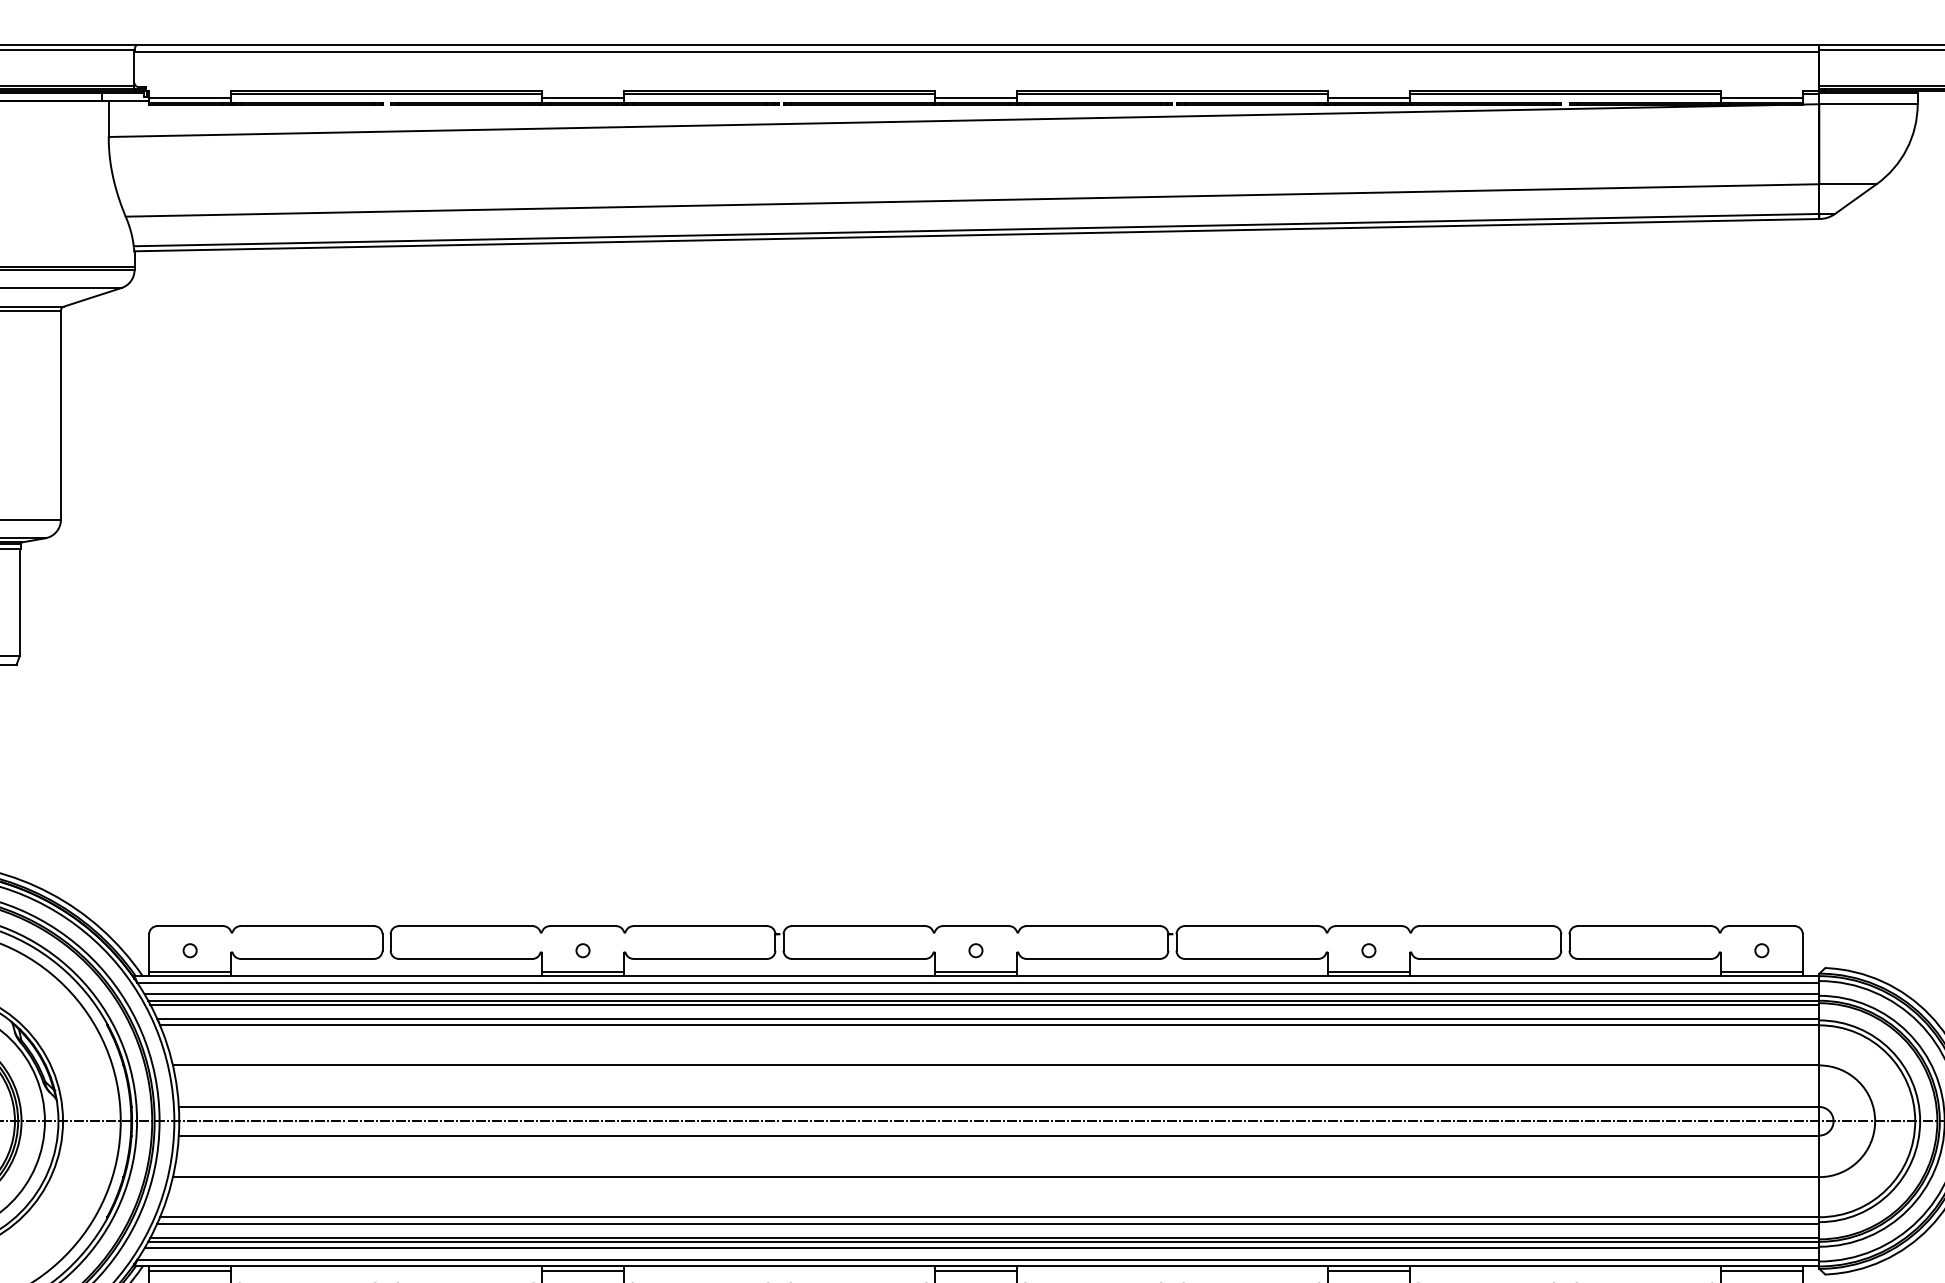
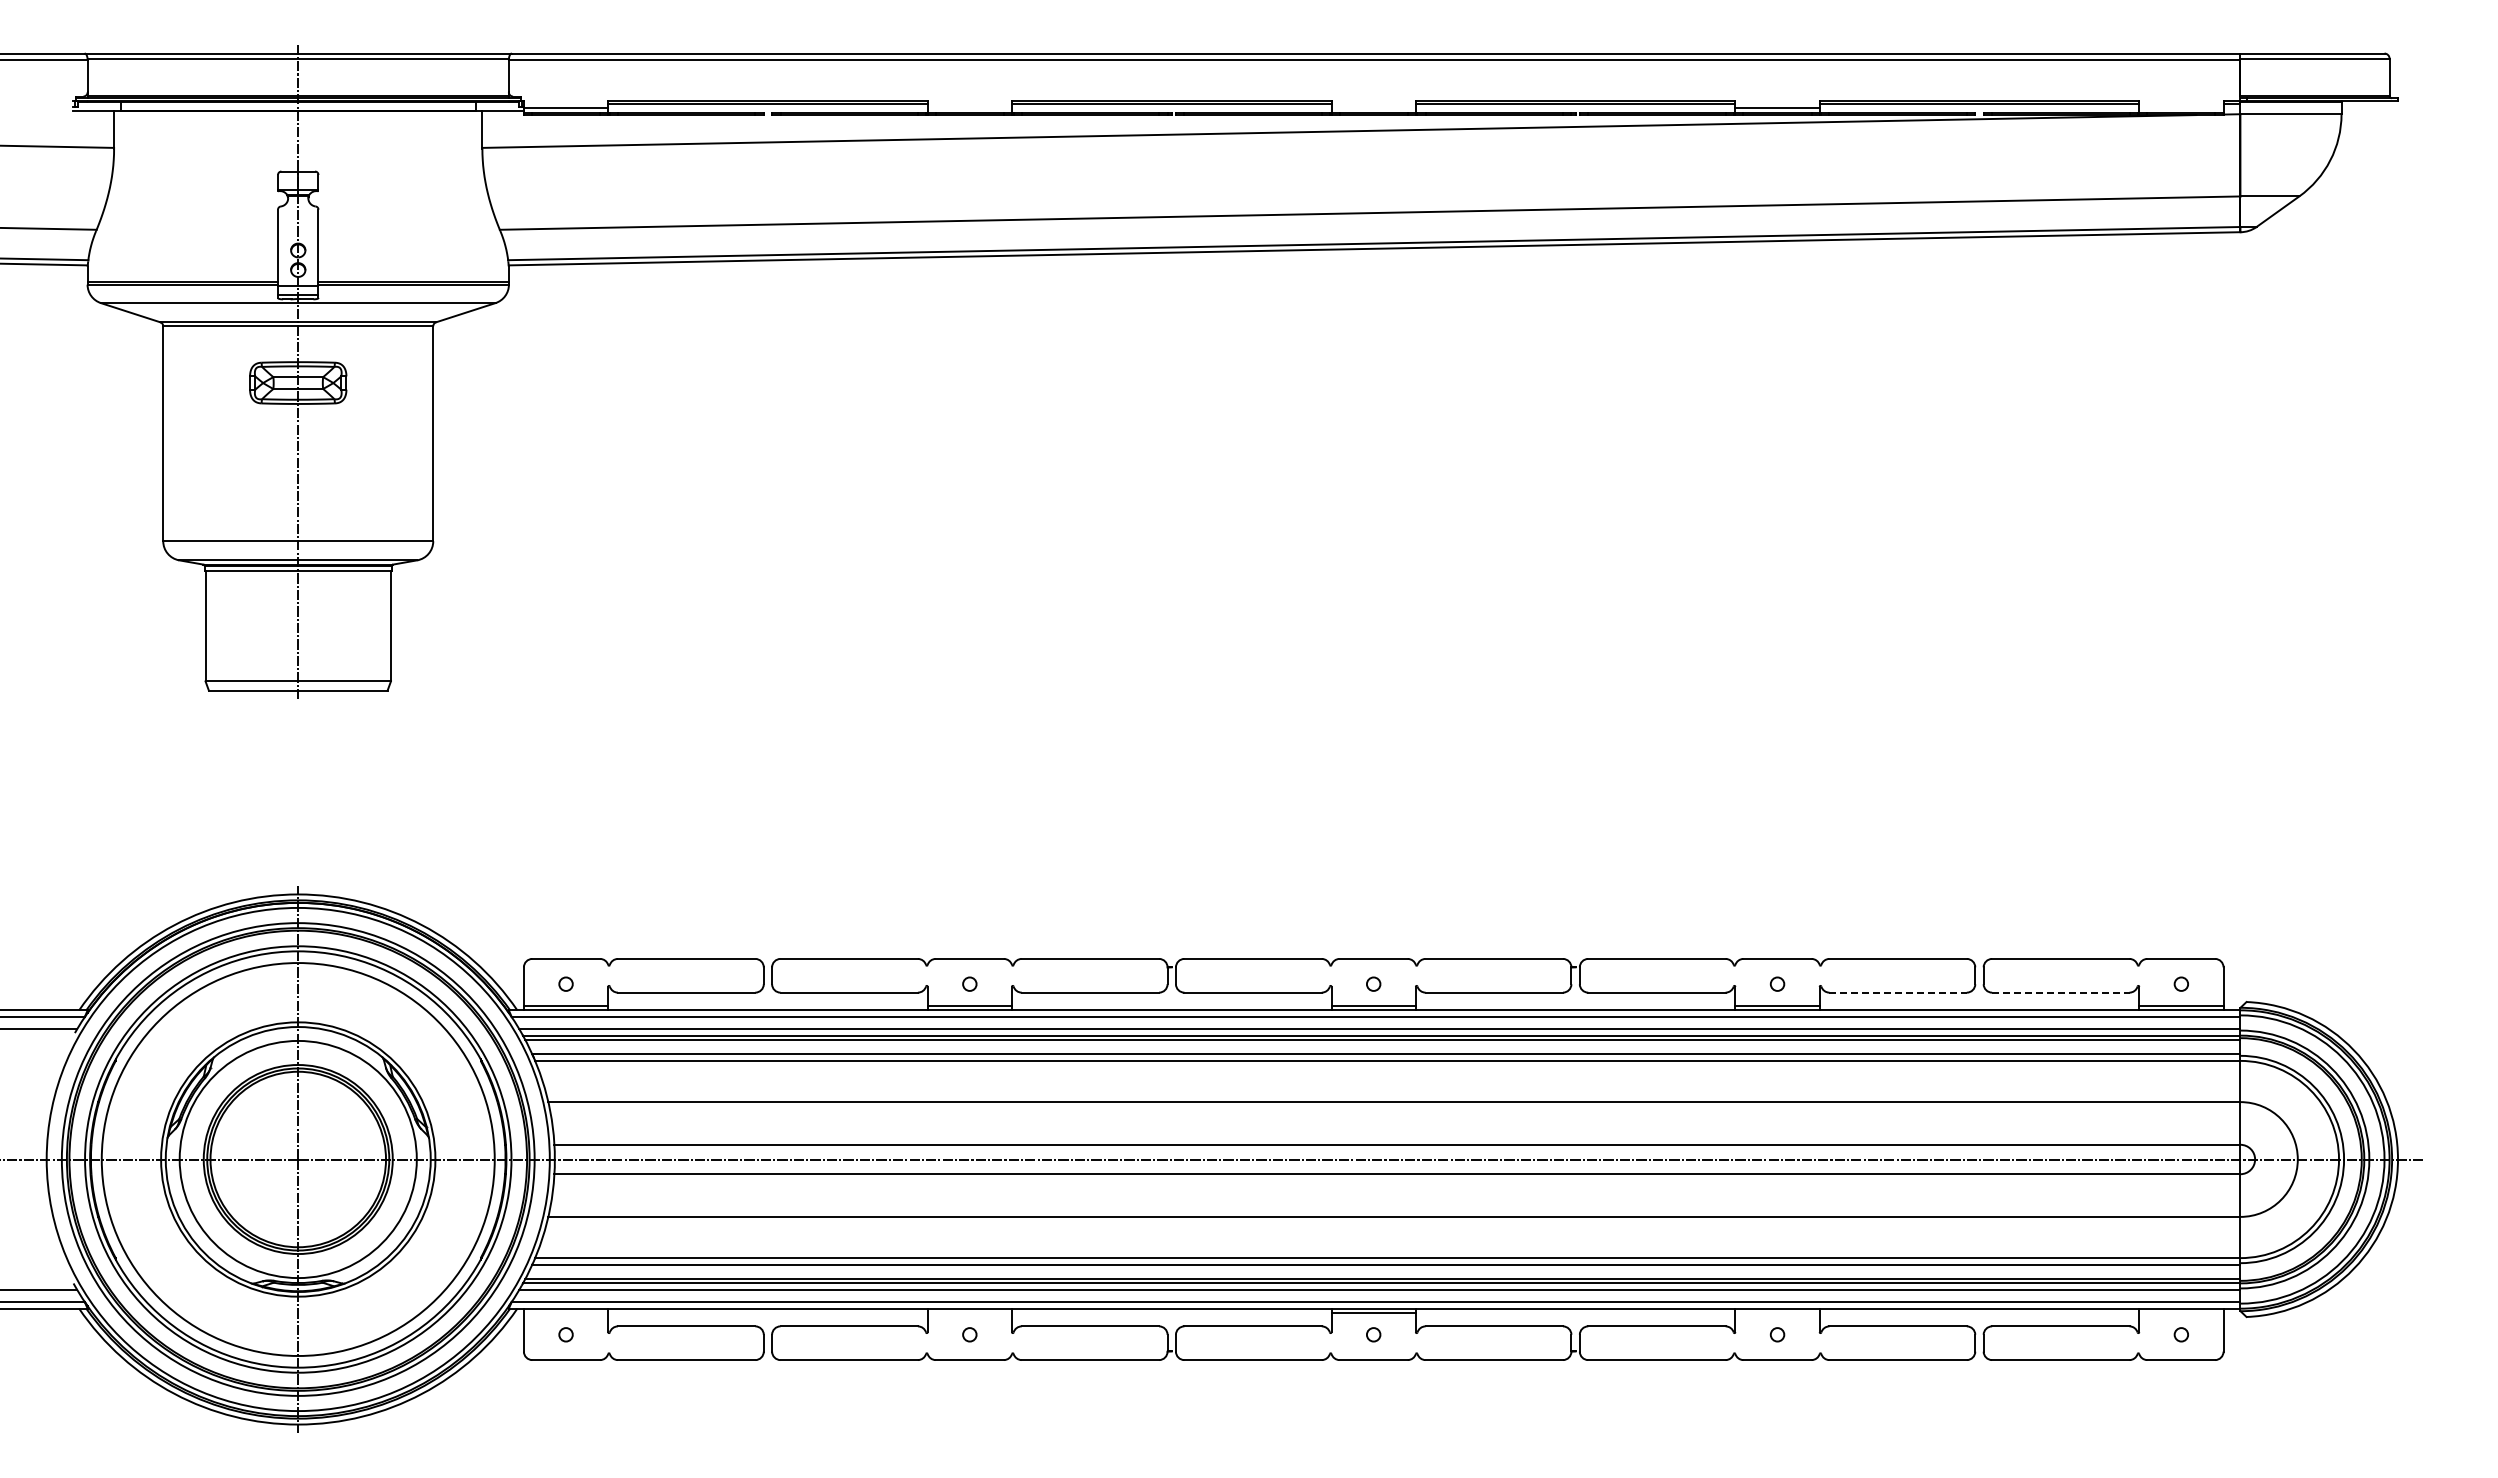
line: (582, 98) -> (969, 108), removed
line: (975, 98) -> (1373, 108), removed
line: (1761, 98) -> (2181, 108), removed
line: (1486, 958) -> (1898, 992), solid -> dashed
line: (1644, 958) -> (2060, 992), solid -> dashed
line: (189, 1270) -> (565, 1312), removed
line: (582, 1270) -> (969, 1312), removed
line: (1368, 1270) -> (1777, 1312), removed
line: (1761, 1270) -> (2181, 1312), removed

